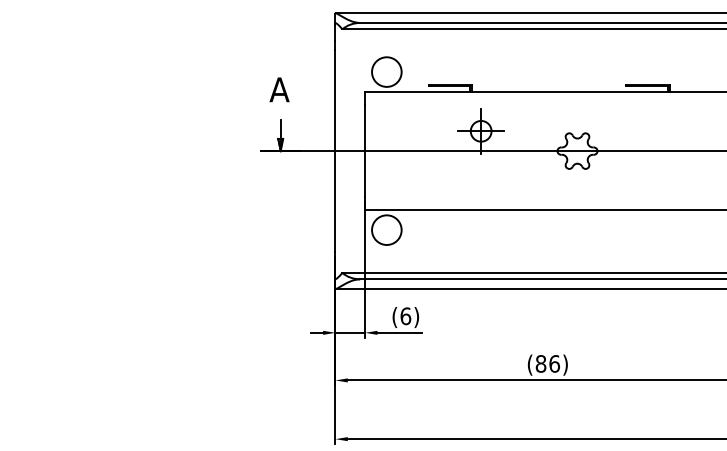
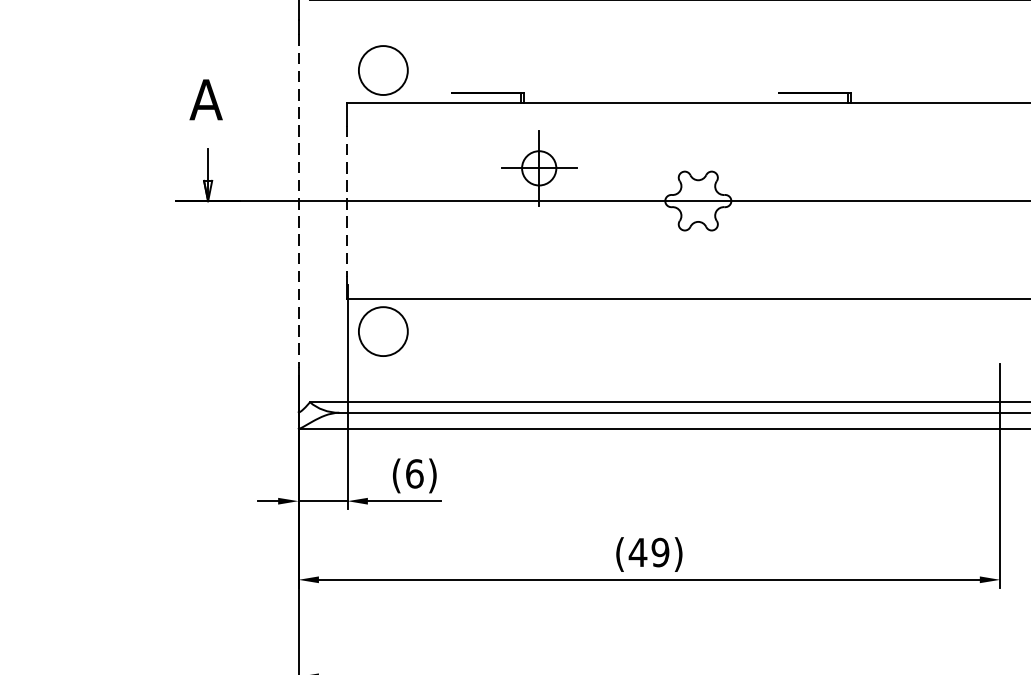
line: (335, 151) -> (298, 201), solid -> dashed
line: (365, 151) -> (348, 201), solid -> dashed
text: (547, 363) -> (648, 551), (86) -> (49)

